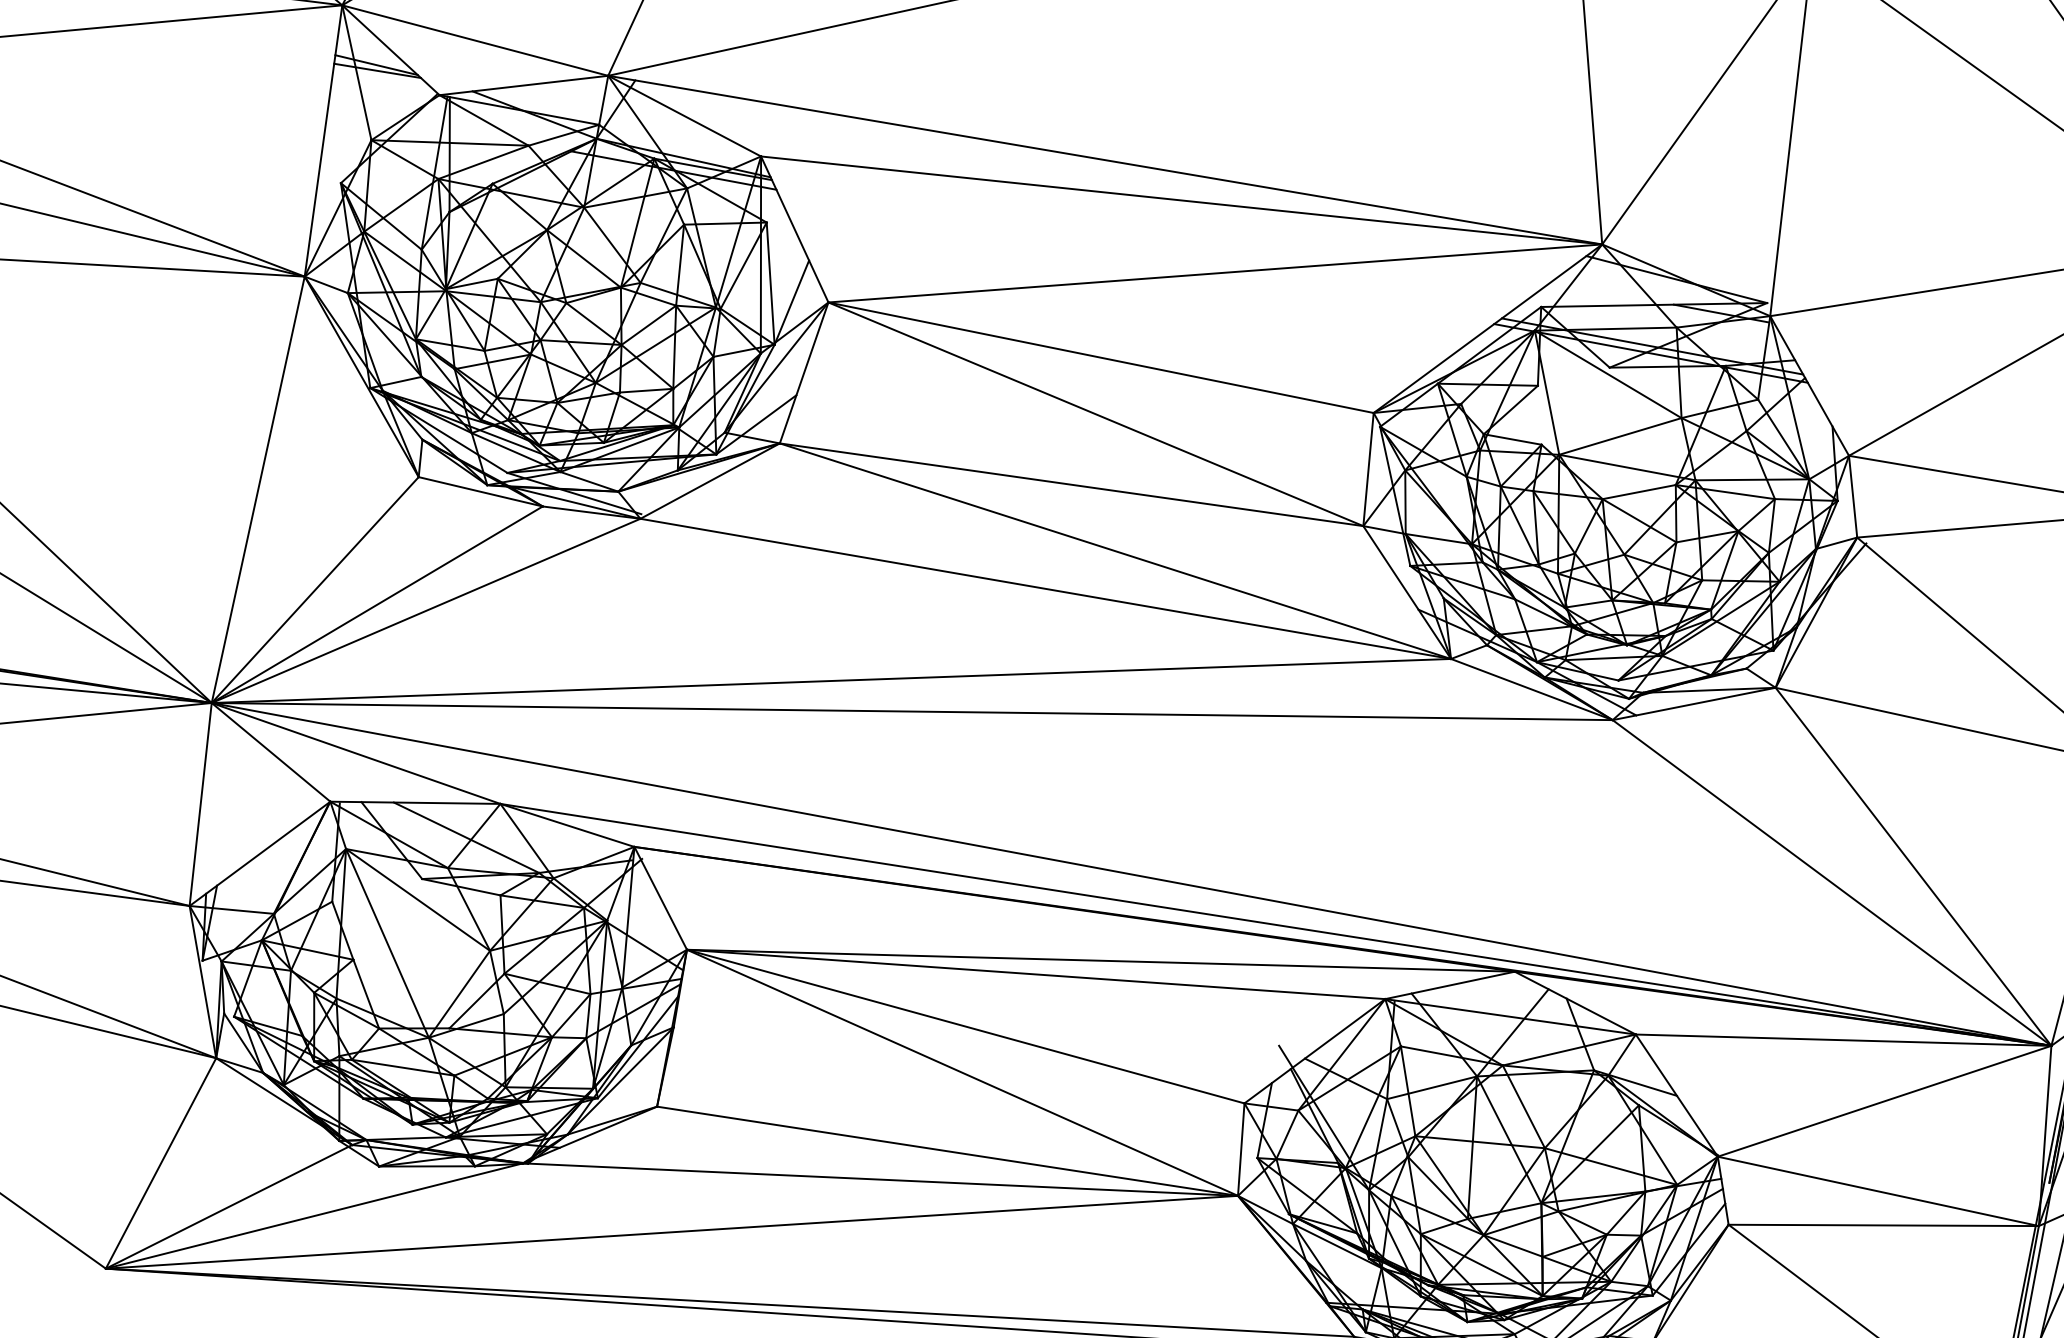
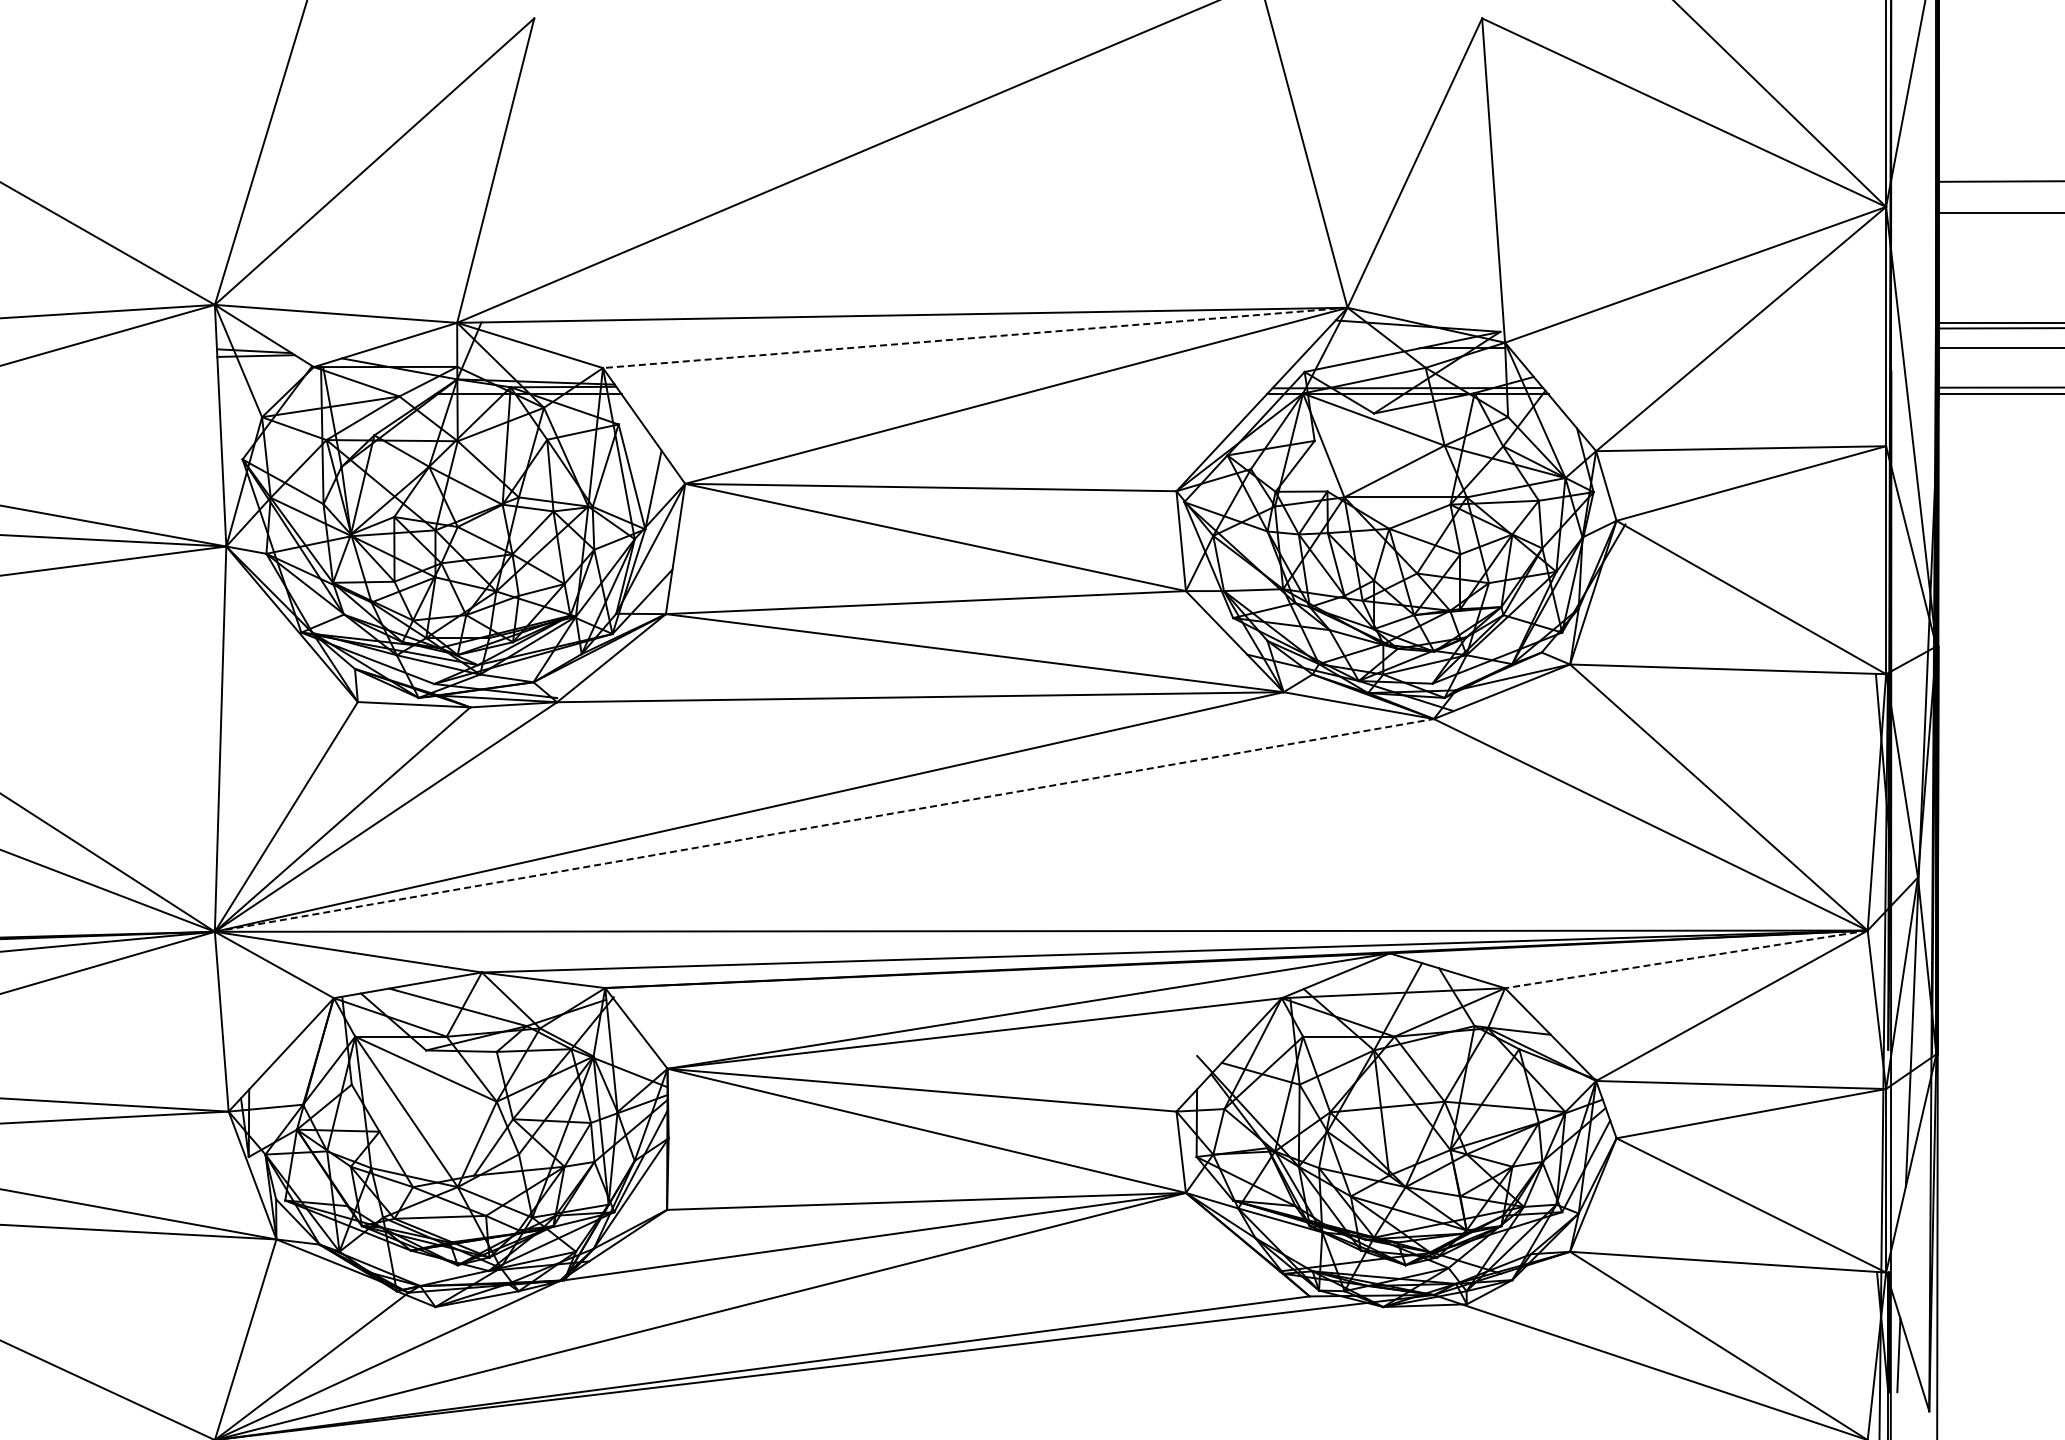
line: (1180, 199) -> (974, 337), solid -> dashed
line: (912, 711) -> (824, 825), solid -> dashed
line: (1843, 1040) -> (1686, 959), solid -> dashed

